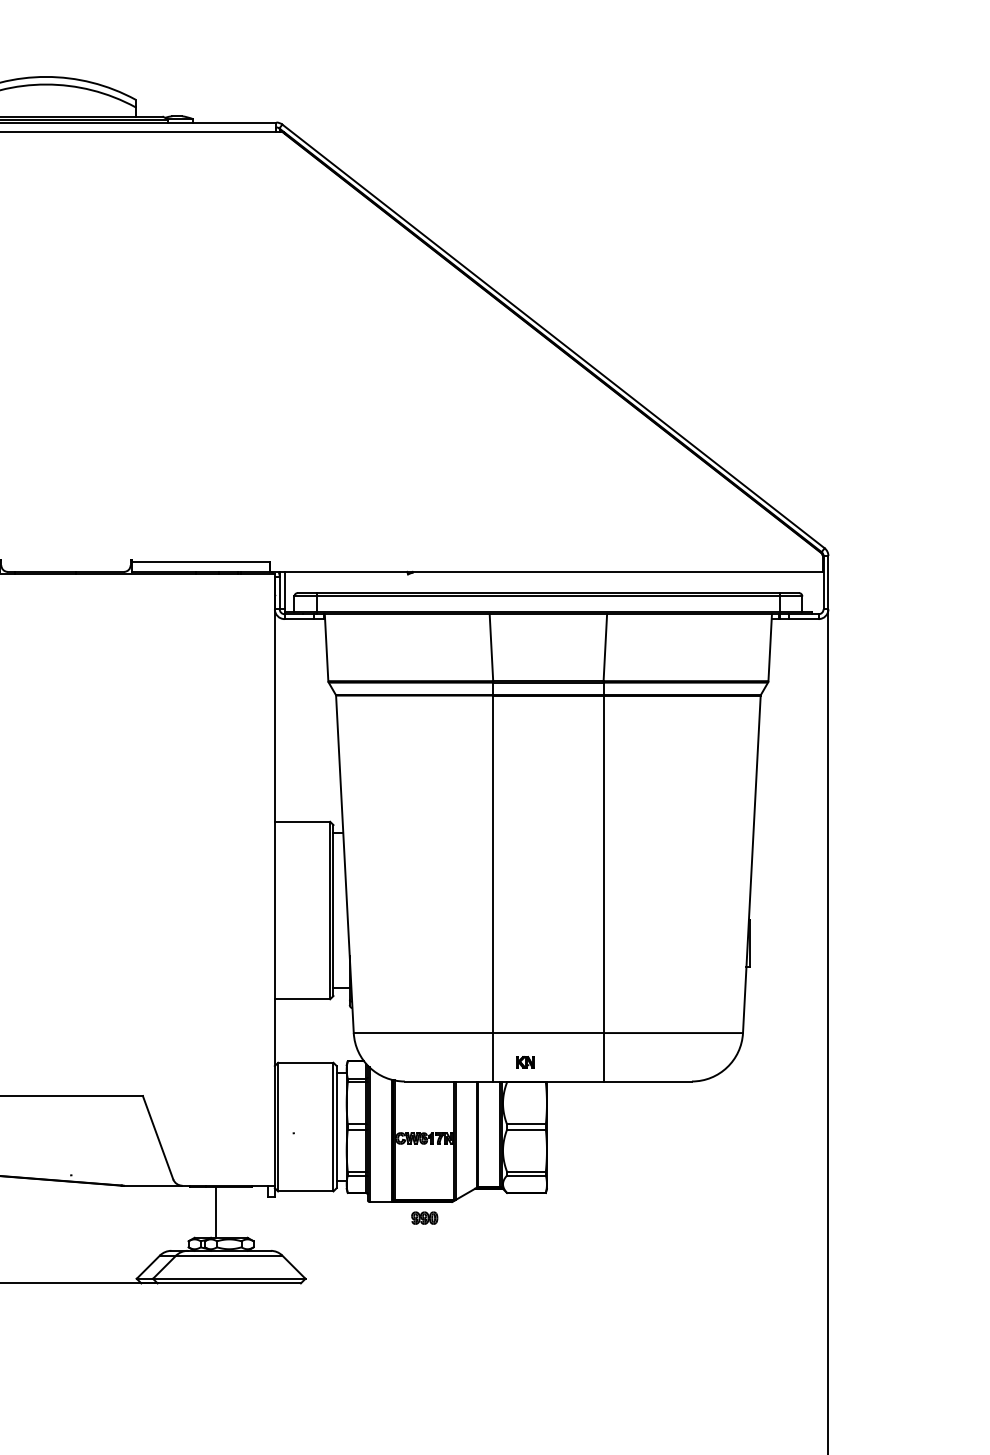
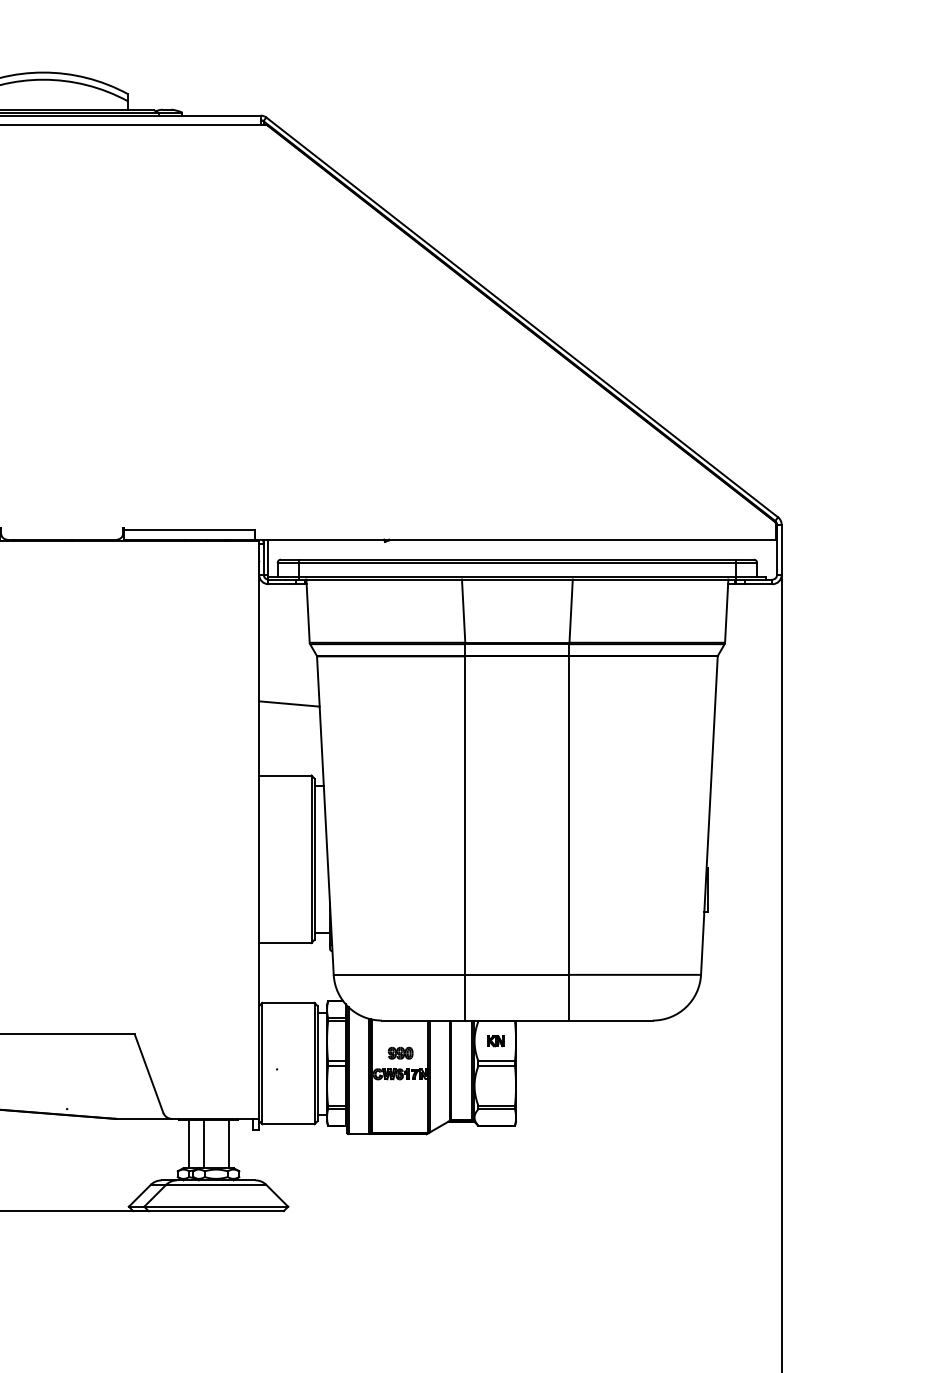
line: (306, 745) -> (289, 703), added
part: (525, 1062) -> (495, 1041), moved
line: (199, 1212) -> (188, 1144), added
line: (242, 1212) -> (228, 1144), added
part: (424, 1217) -> (400, 1052), moved

